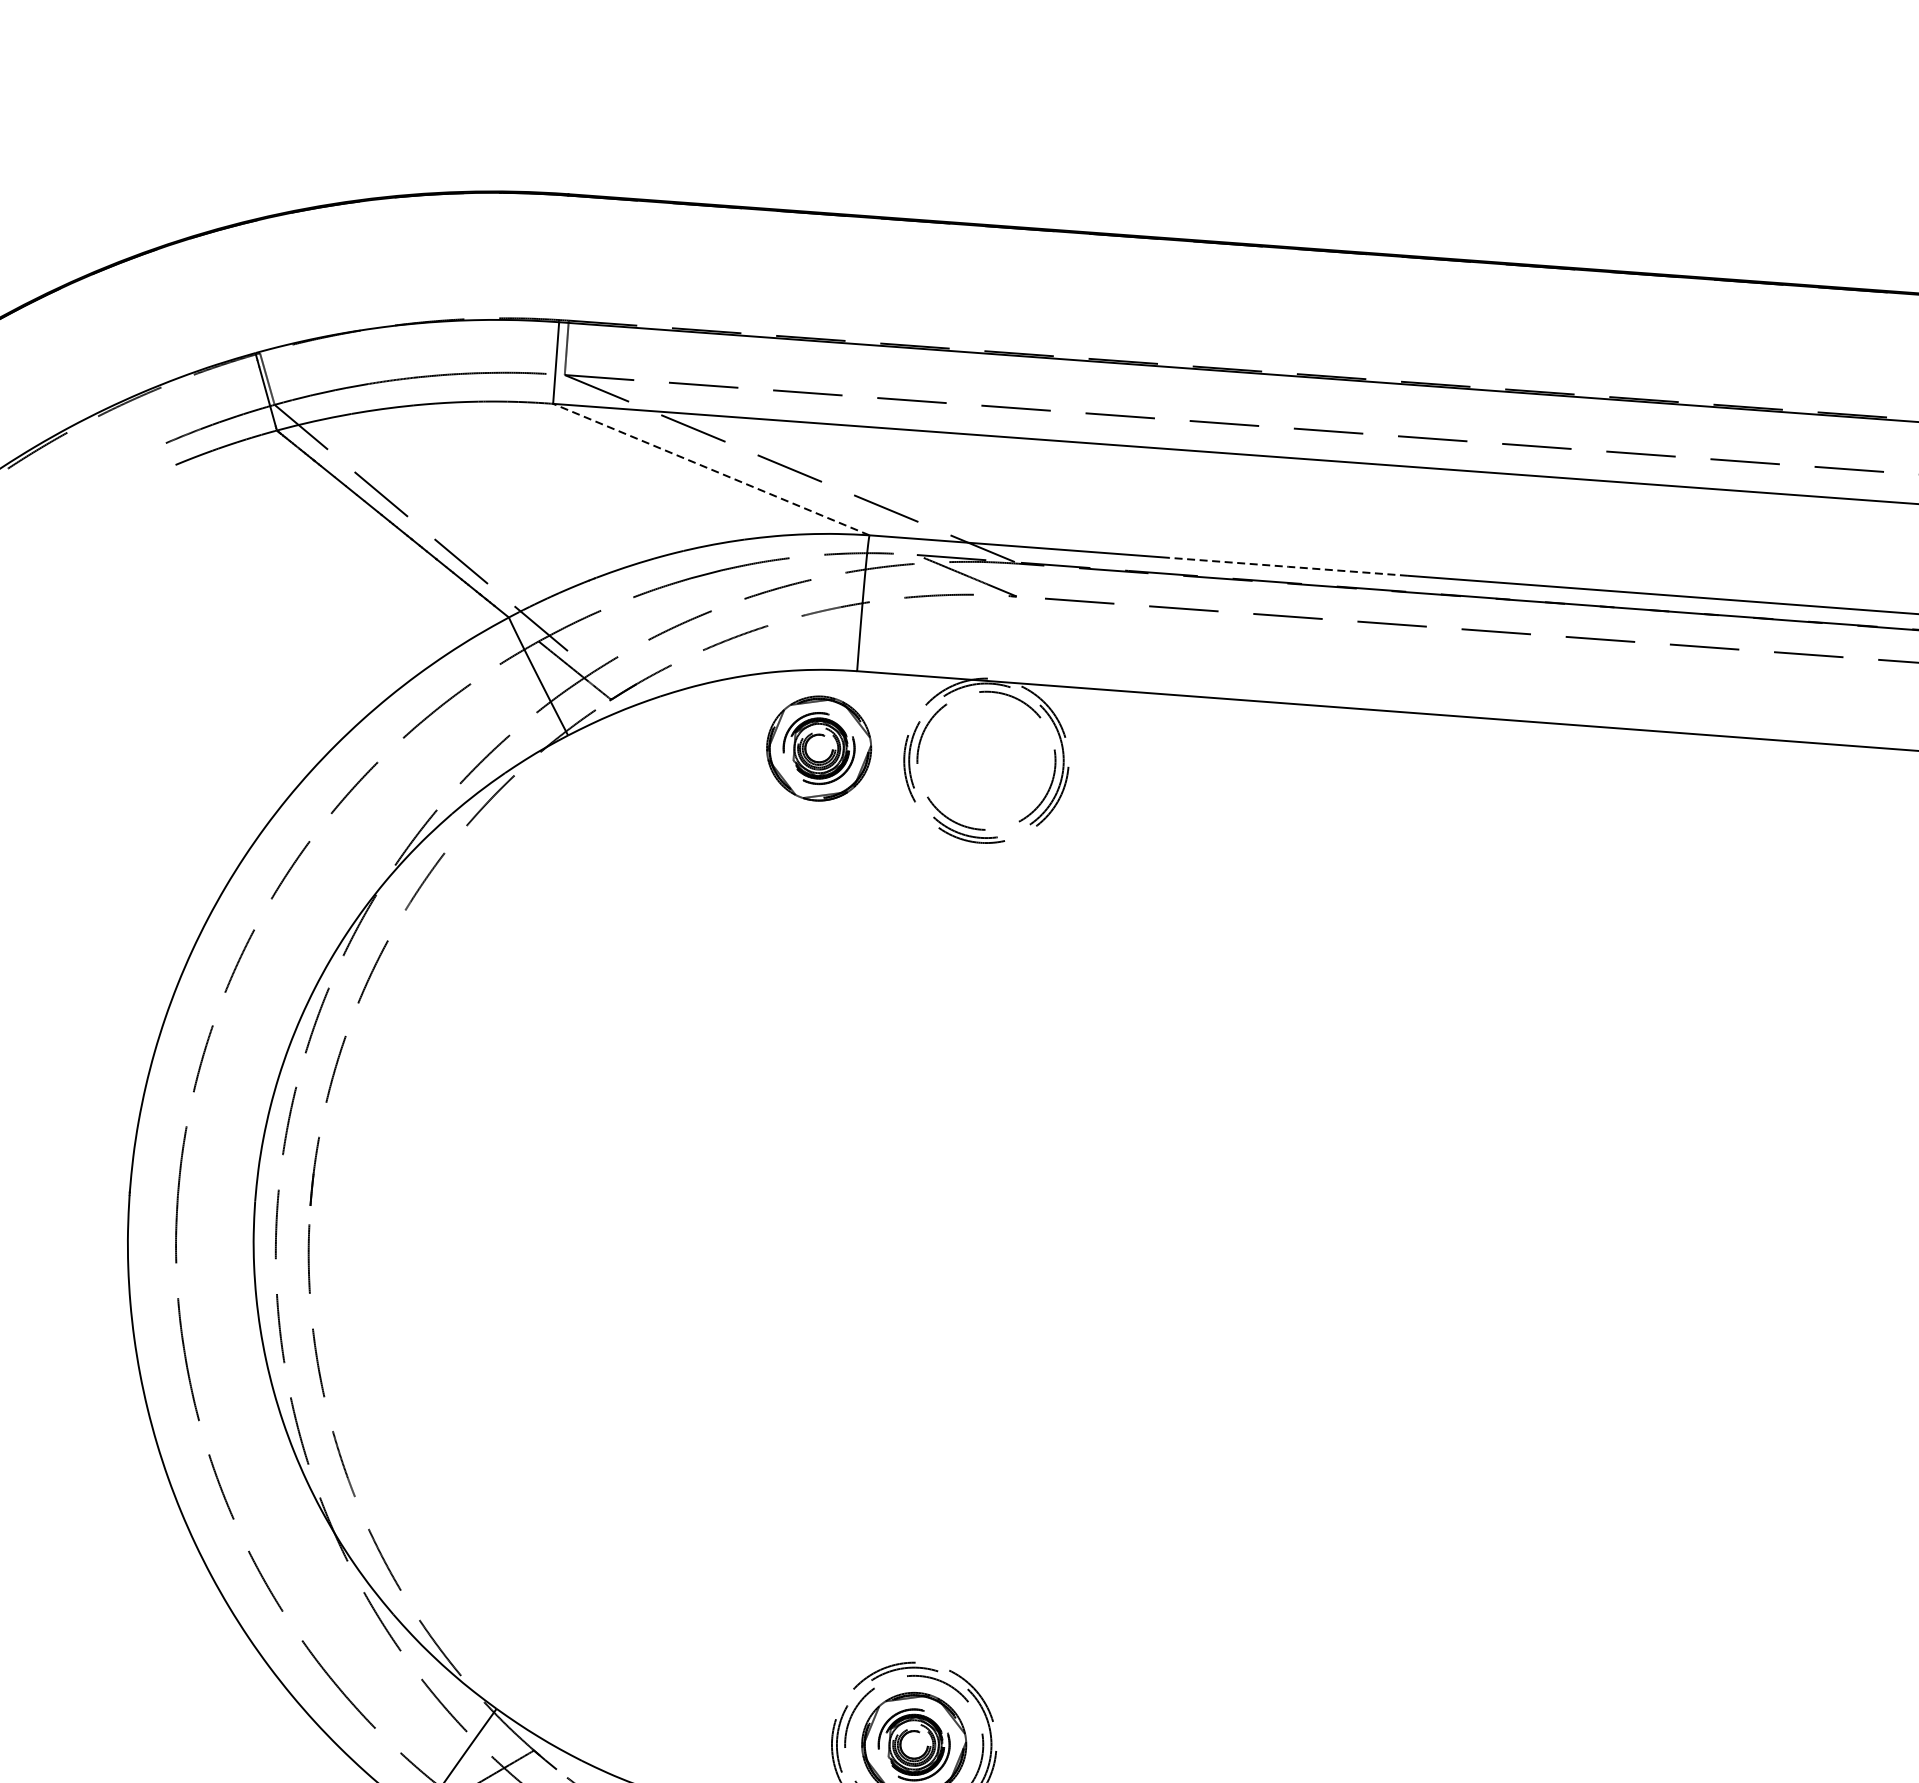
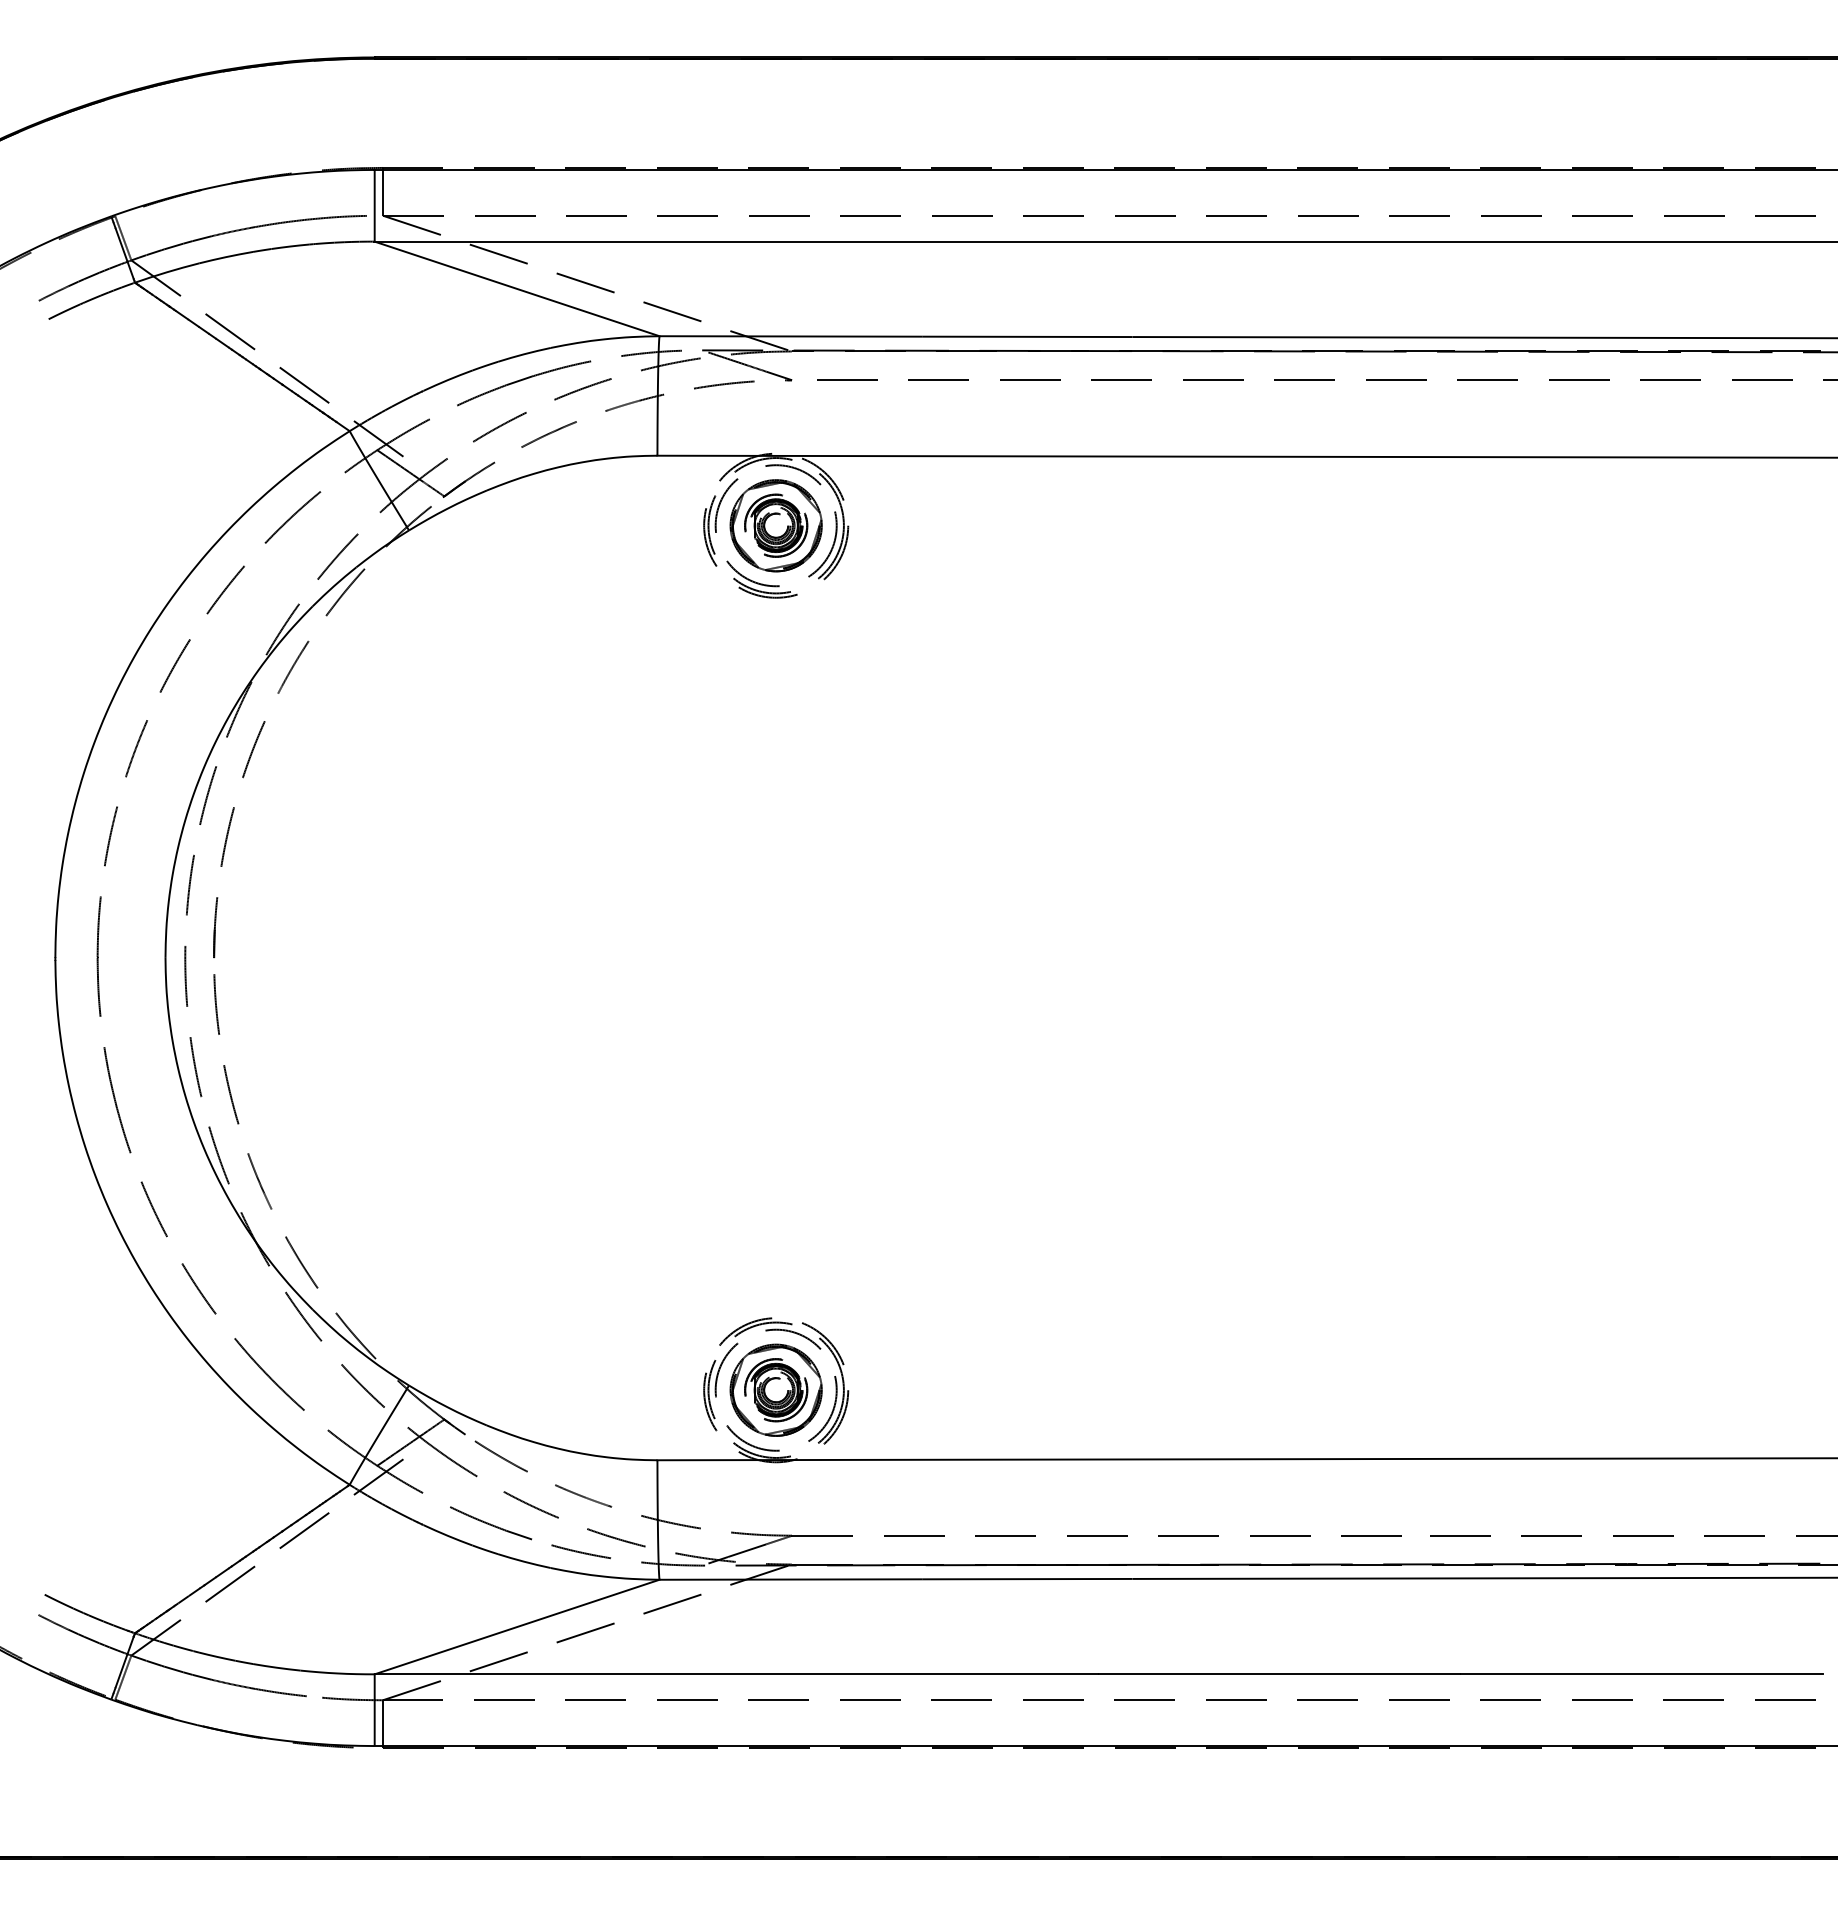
line: (710, 469) -> (516, 288), dashed -> solid
line: (1288, 566) -> (1027, 336), dashed -> solid
part: (818, 748) -> (775, 525), moved

